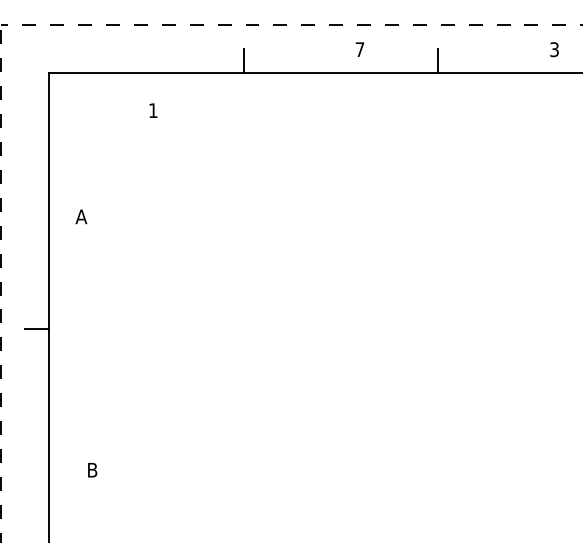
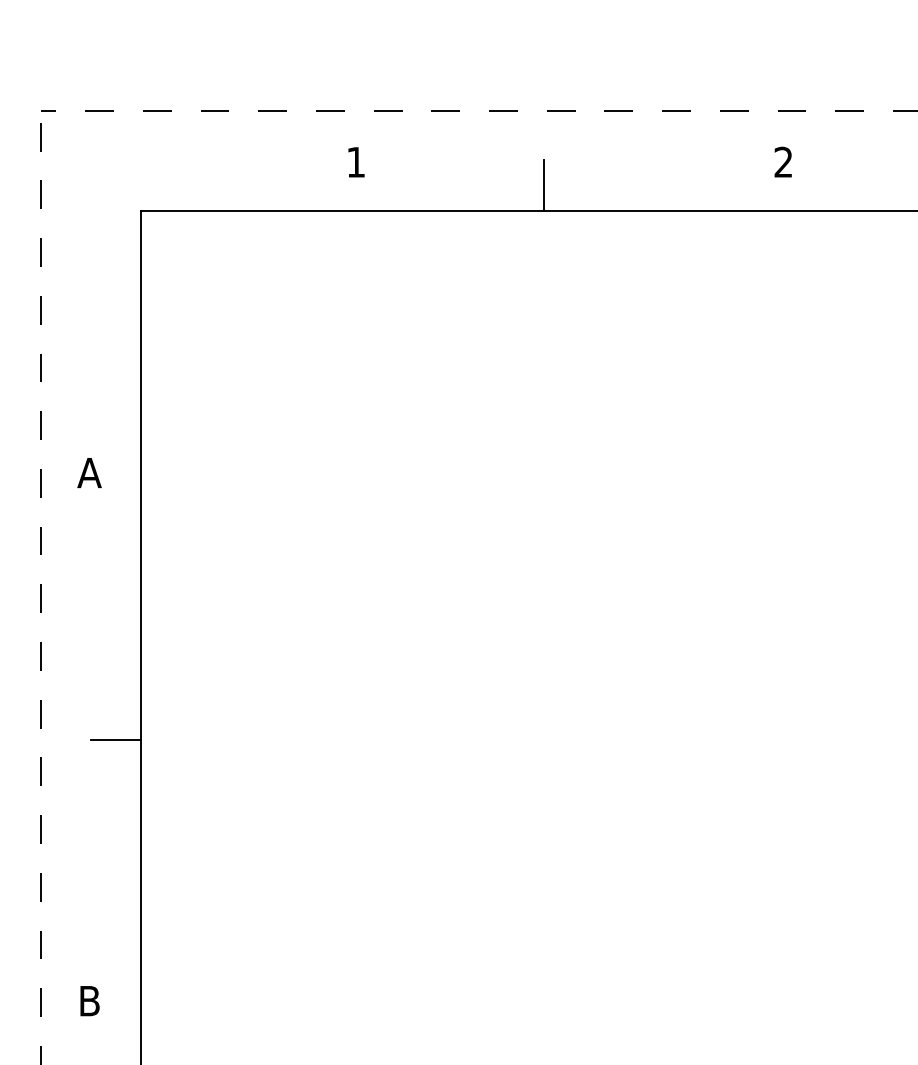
text: (359, 49) -> (782, 161), 7 -> 2
text: (153, 110) -> (356, 161), moved
text: (81, 216) -> (89, 472), moved
text: (92, 470) -> (89, 1001), moved

